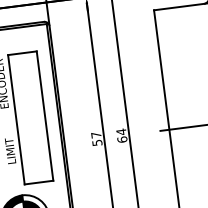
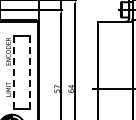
line: (45, 115) -> (30, 72), solid -> dashed
line: (17, 119) -> (14, 72), solid -> dashed

